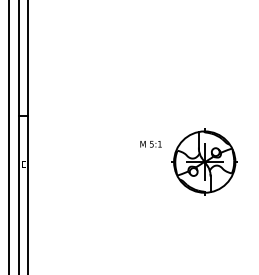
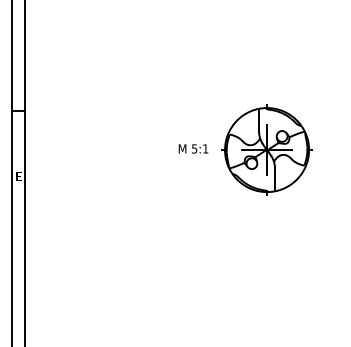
part: (204, 161) -> (266, 149), moved

